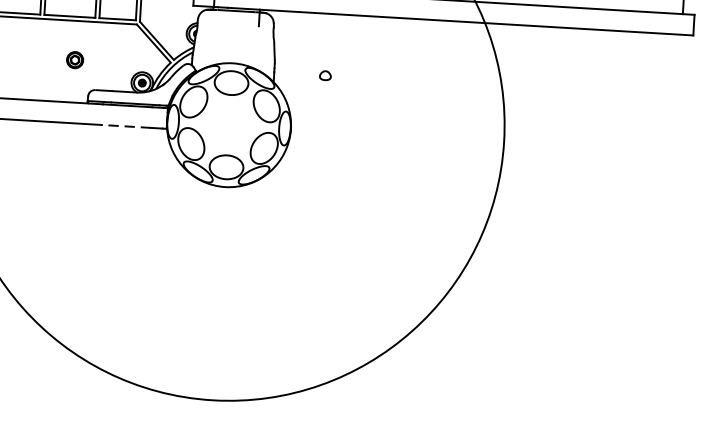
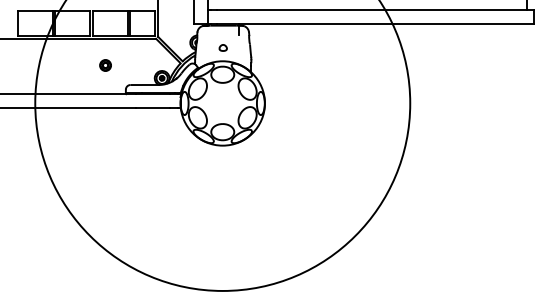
part: (74, 60) -> (105, 65), moved
part: (324, 74) -> (222, 47), moved
line: (126, 126) -> (153, 108), dashed -> solid

